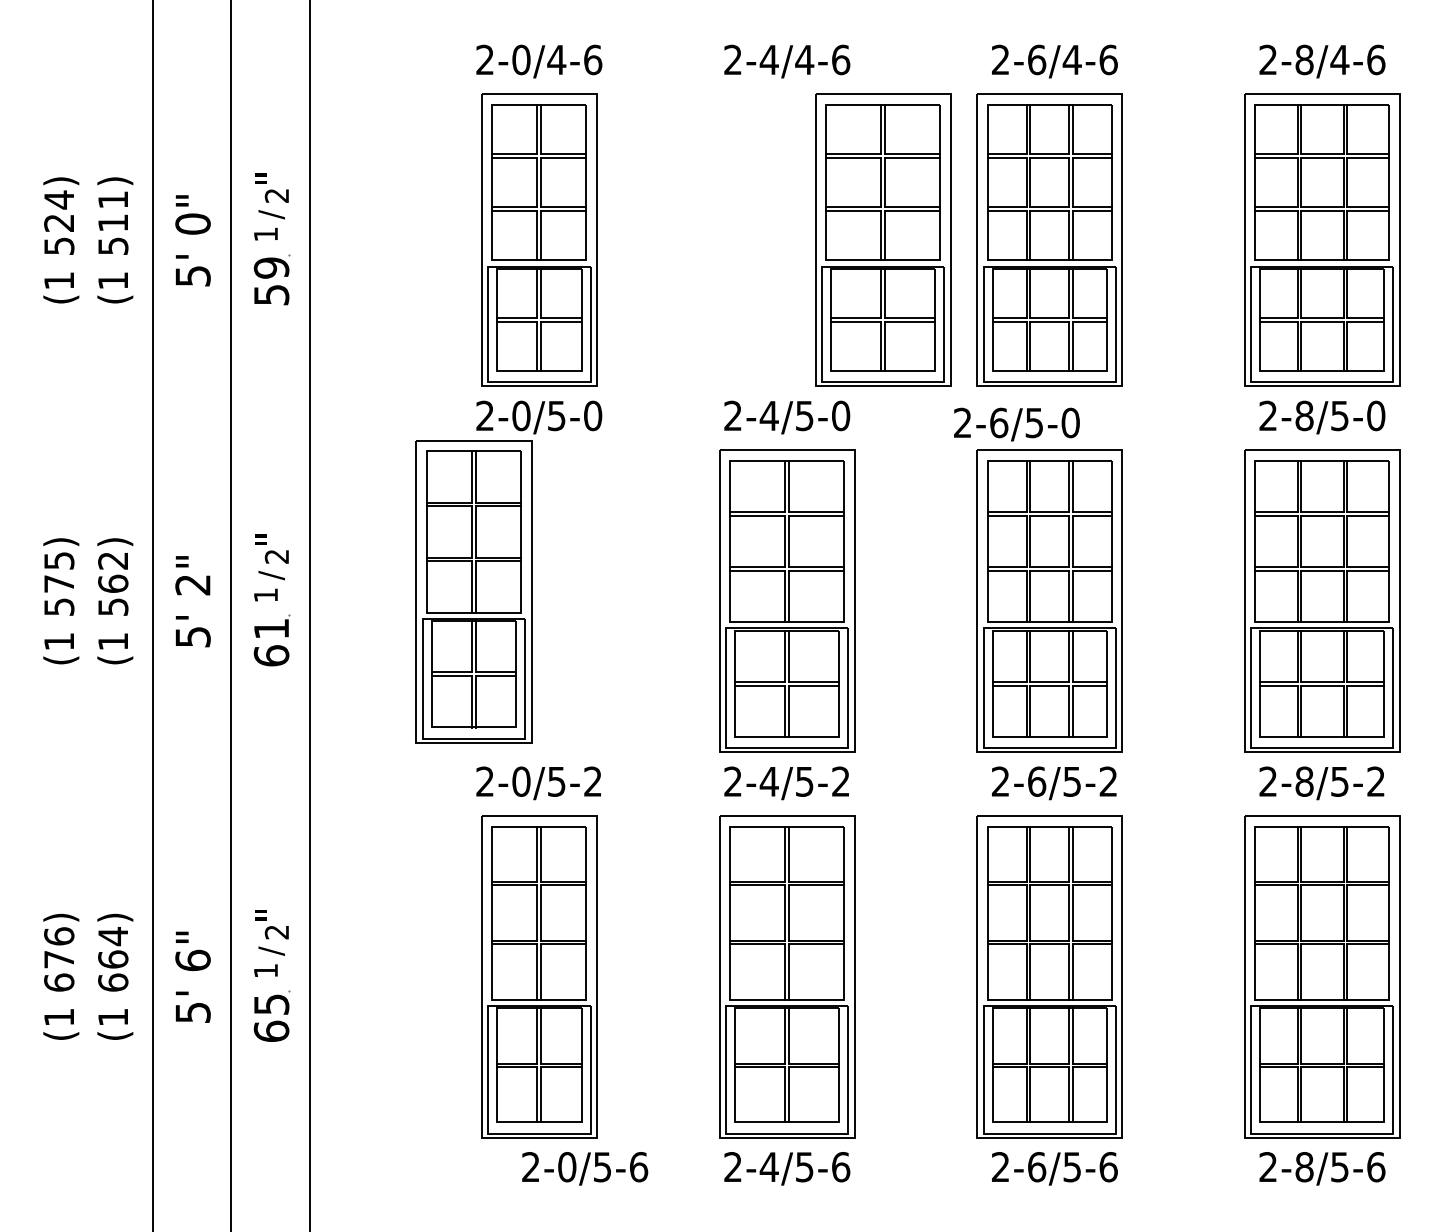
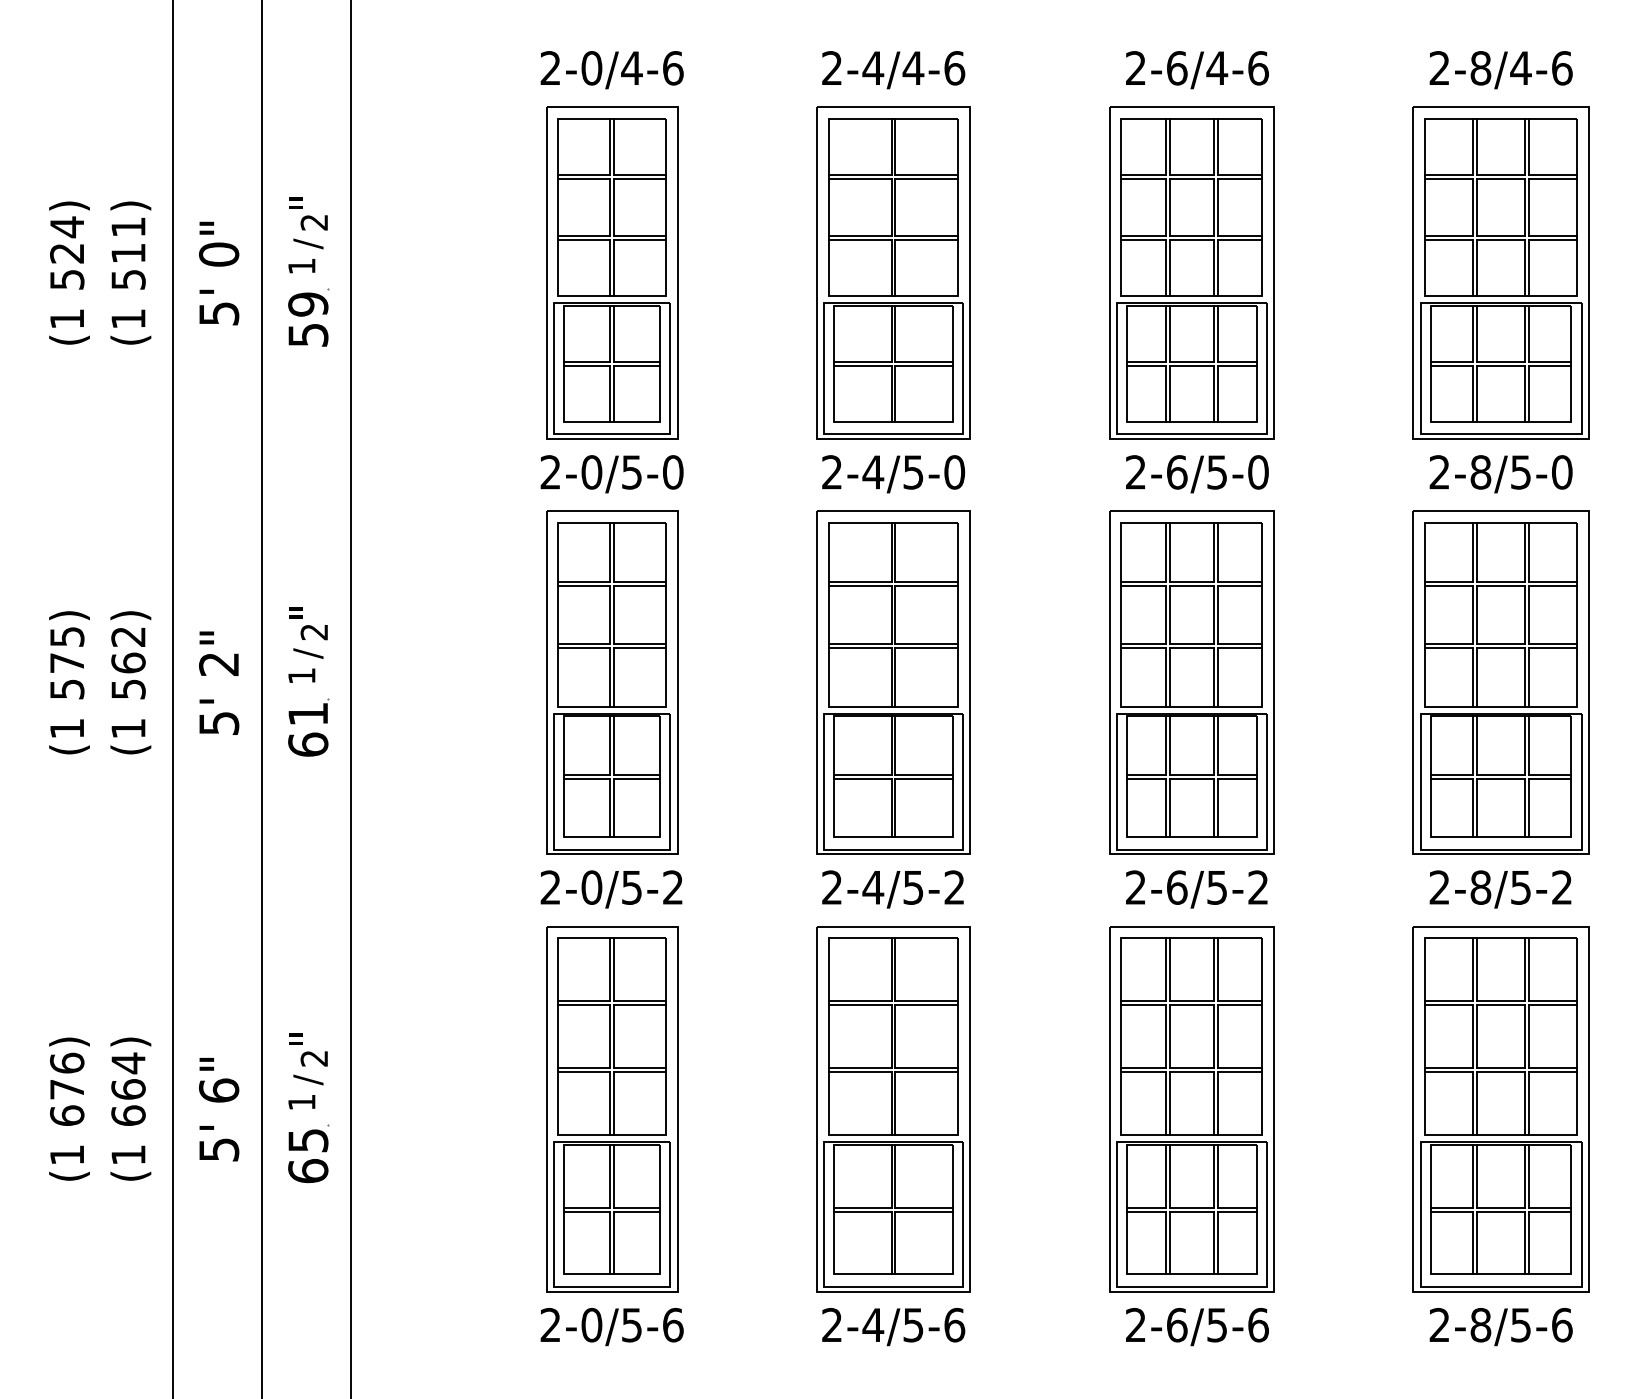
part: (883, 239) -> (893, 272), moved
text: (1017, 424) -> (1197, 474), moved
part: (474, 591) -> (612, 682), moved
text: (584, 1169) -> (611, 1327), moved

